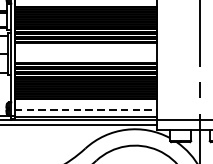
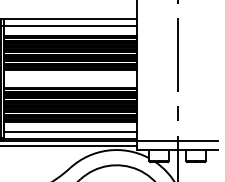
line: (86, 110) -> (71, 132), dashed -> solid

